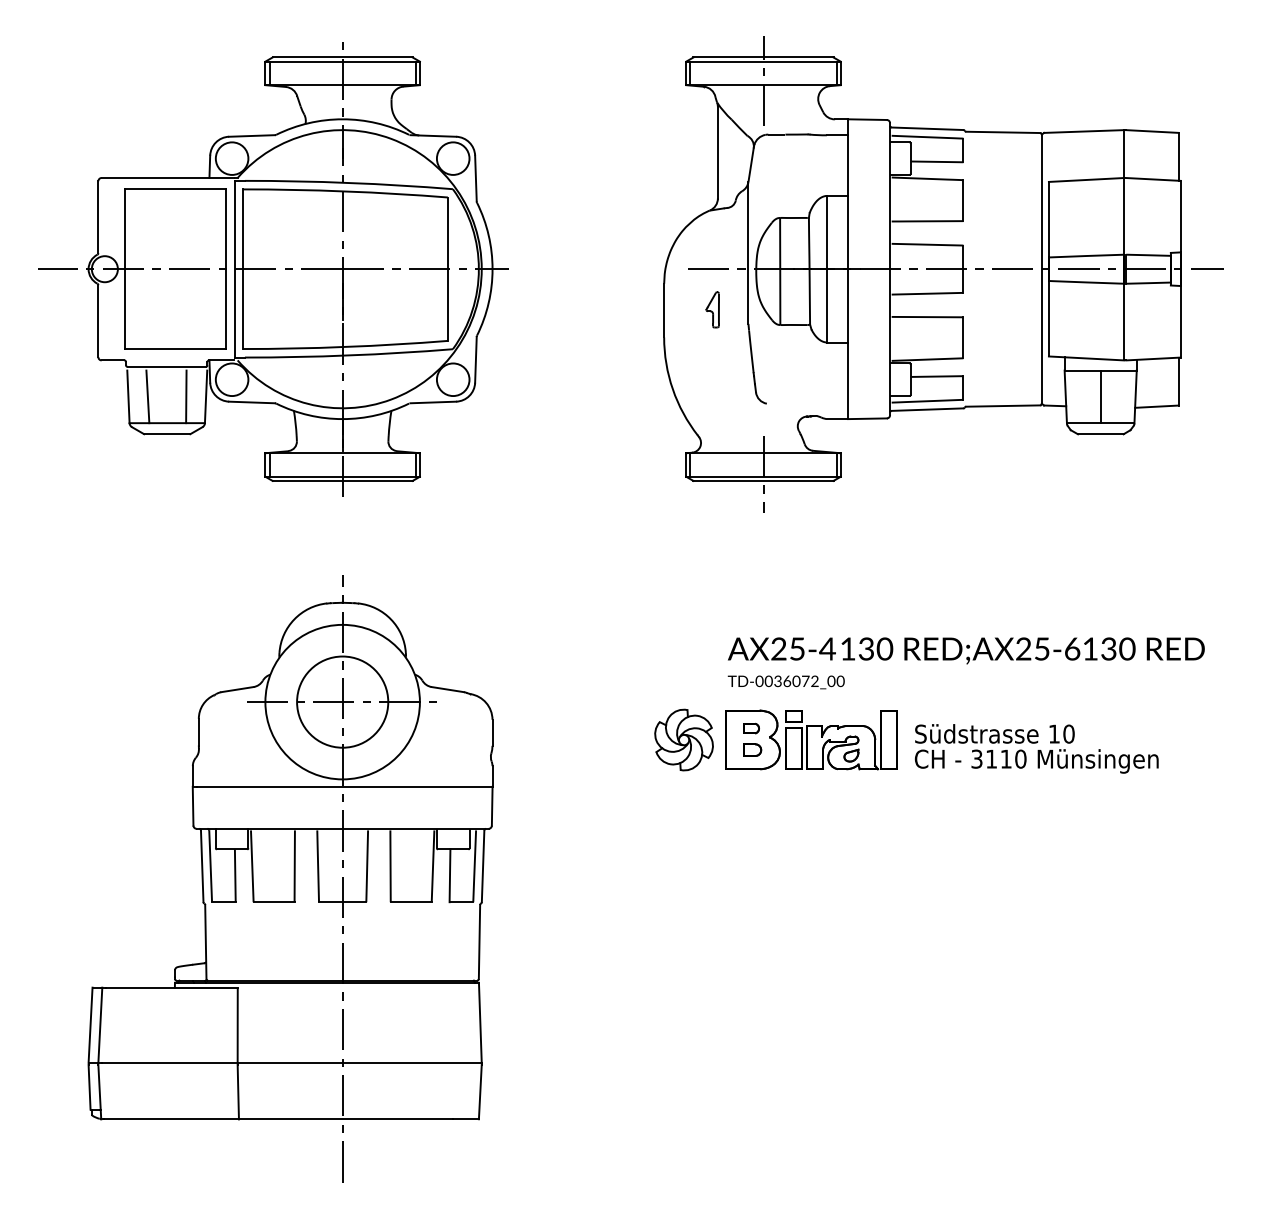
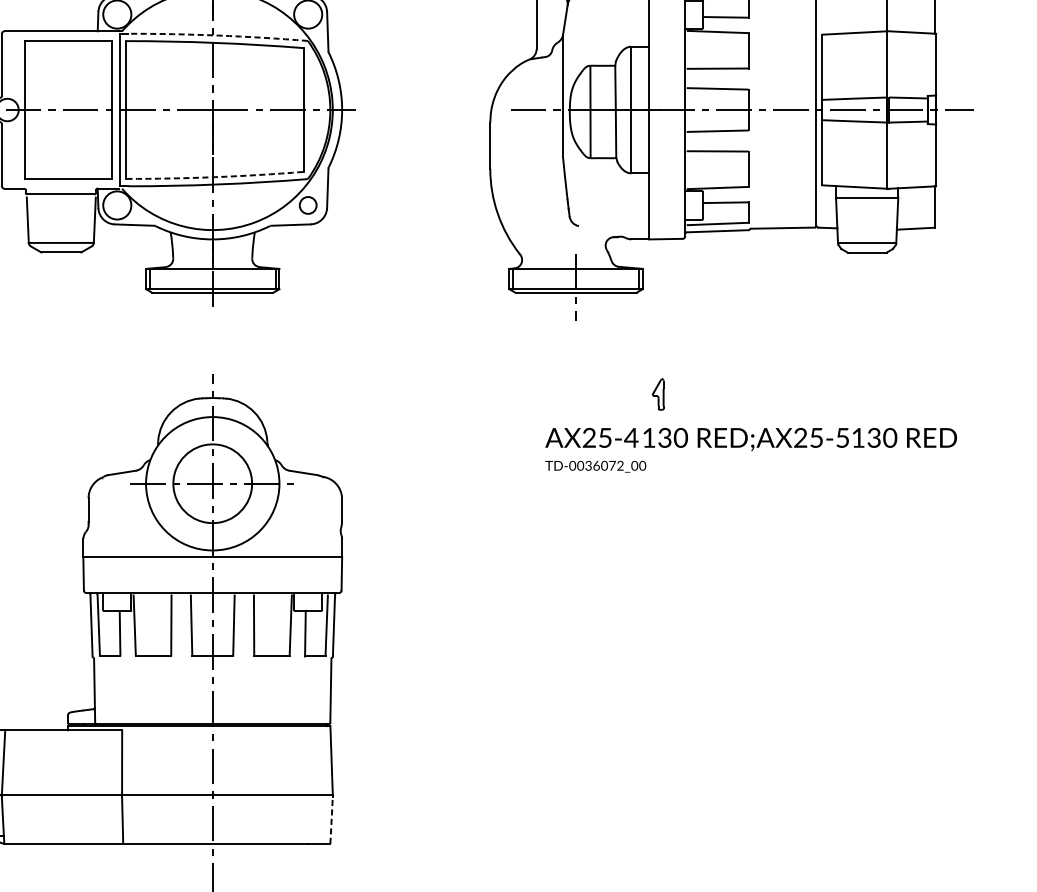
arc: (349, 182) -> (218, 35), solid -> dashed
part: (712, 309) -> (658, 394), moved
arc: (345, 346) -> (215, 176), solid -> dashed
circle: (452, 379) -> (307, 205), size x0.6
line: (147, 396) -> (44, 219), removed
line: (186, 396) -> (77, 219), removed
line: (1100, 396) -> (866, 219), removed
text: (1072, 648) -> (842, 437), RED;AX25-6 -> RED;AX25-5
part: (897, 740) -> (691, 516), removed
line: (480, 1091) -> (331, 819), solid -> dashed

